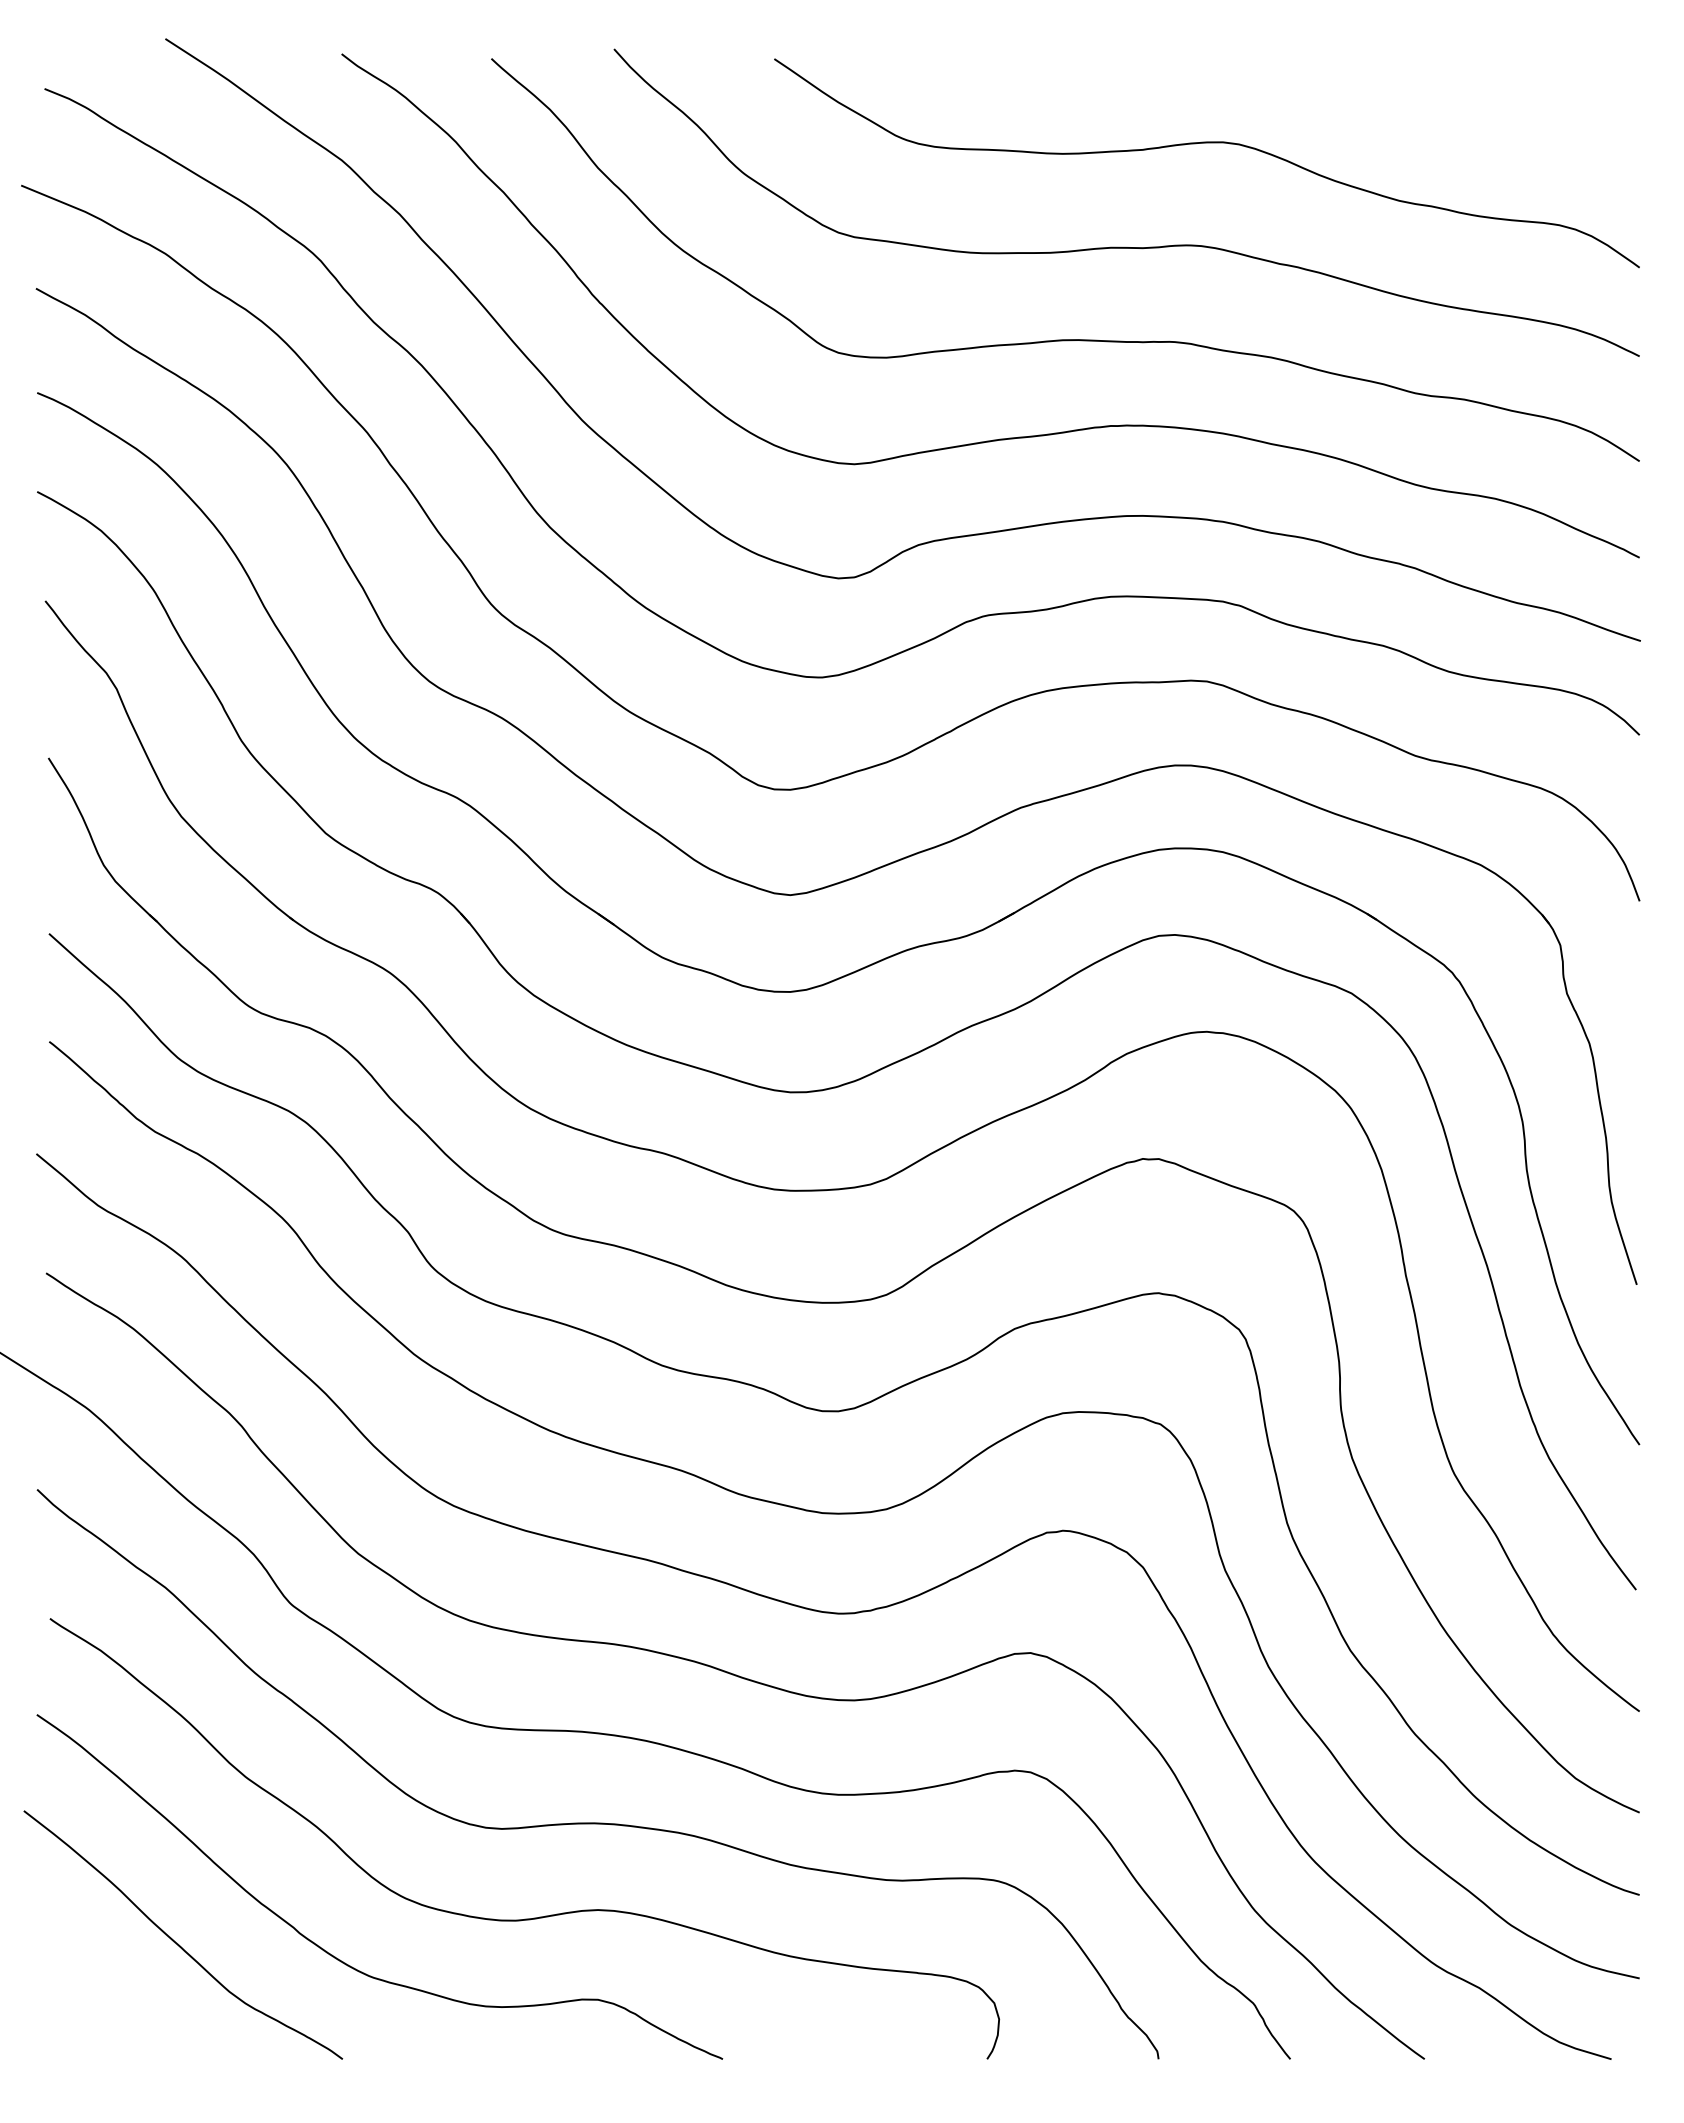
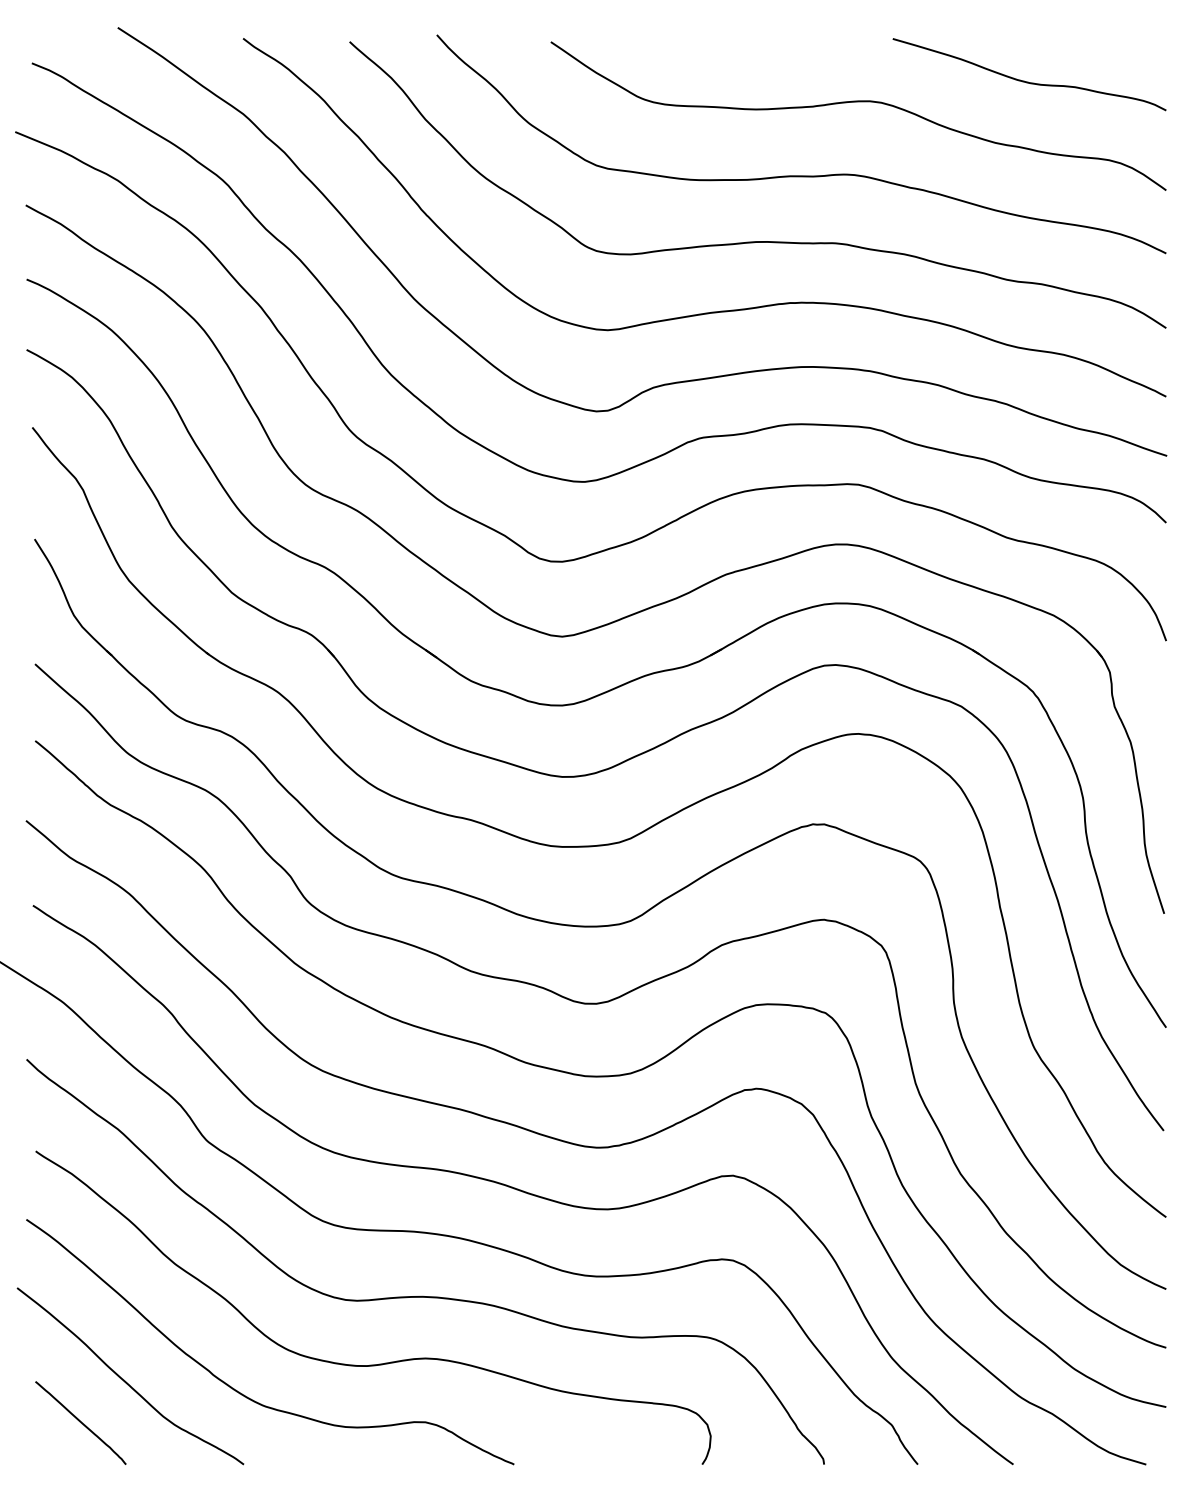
curve: (1443, 114) -> (1026, 81), added
curve: (113, 2000) -> (80, 1422), added

